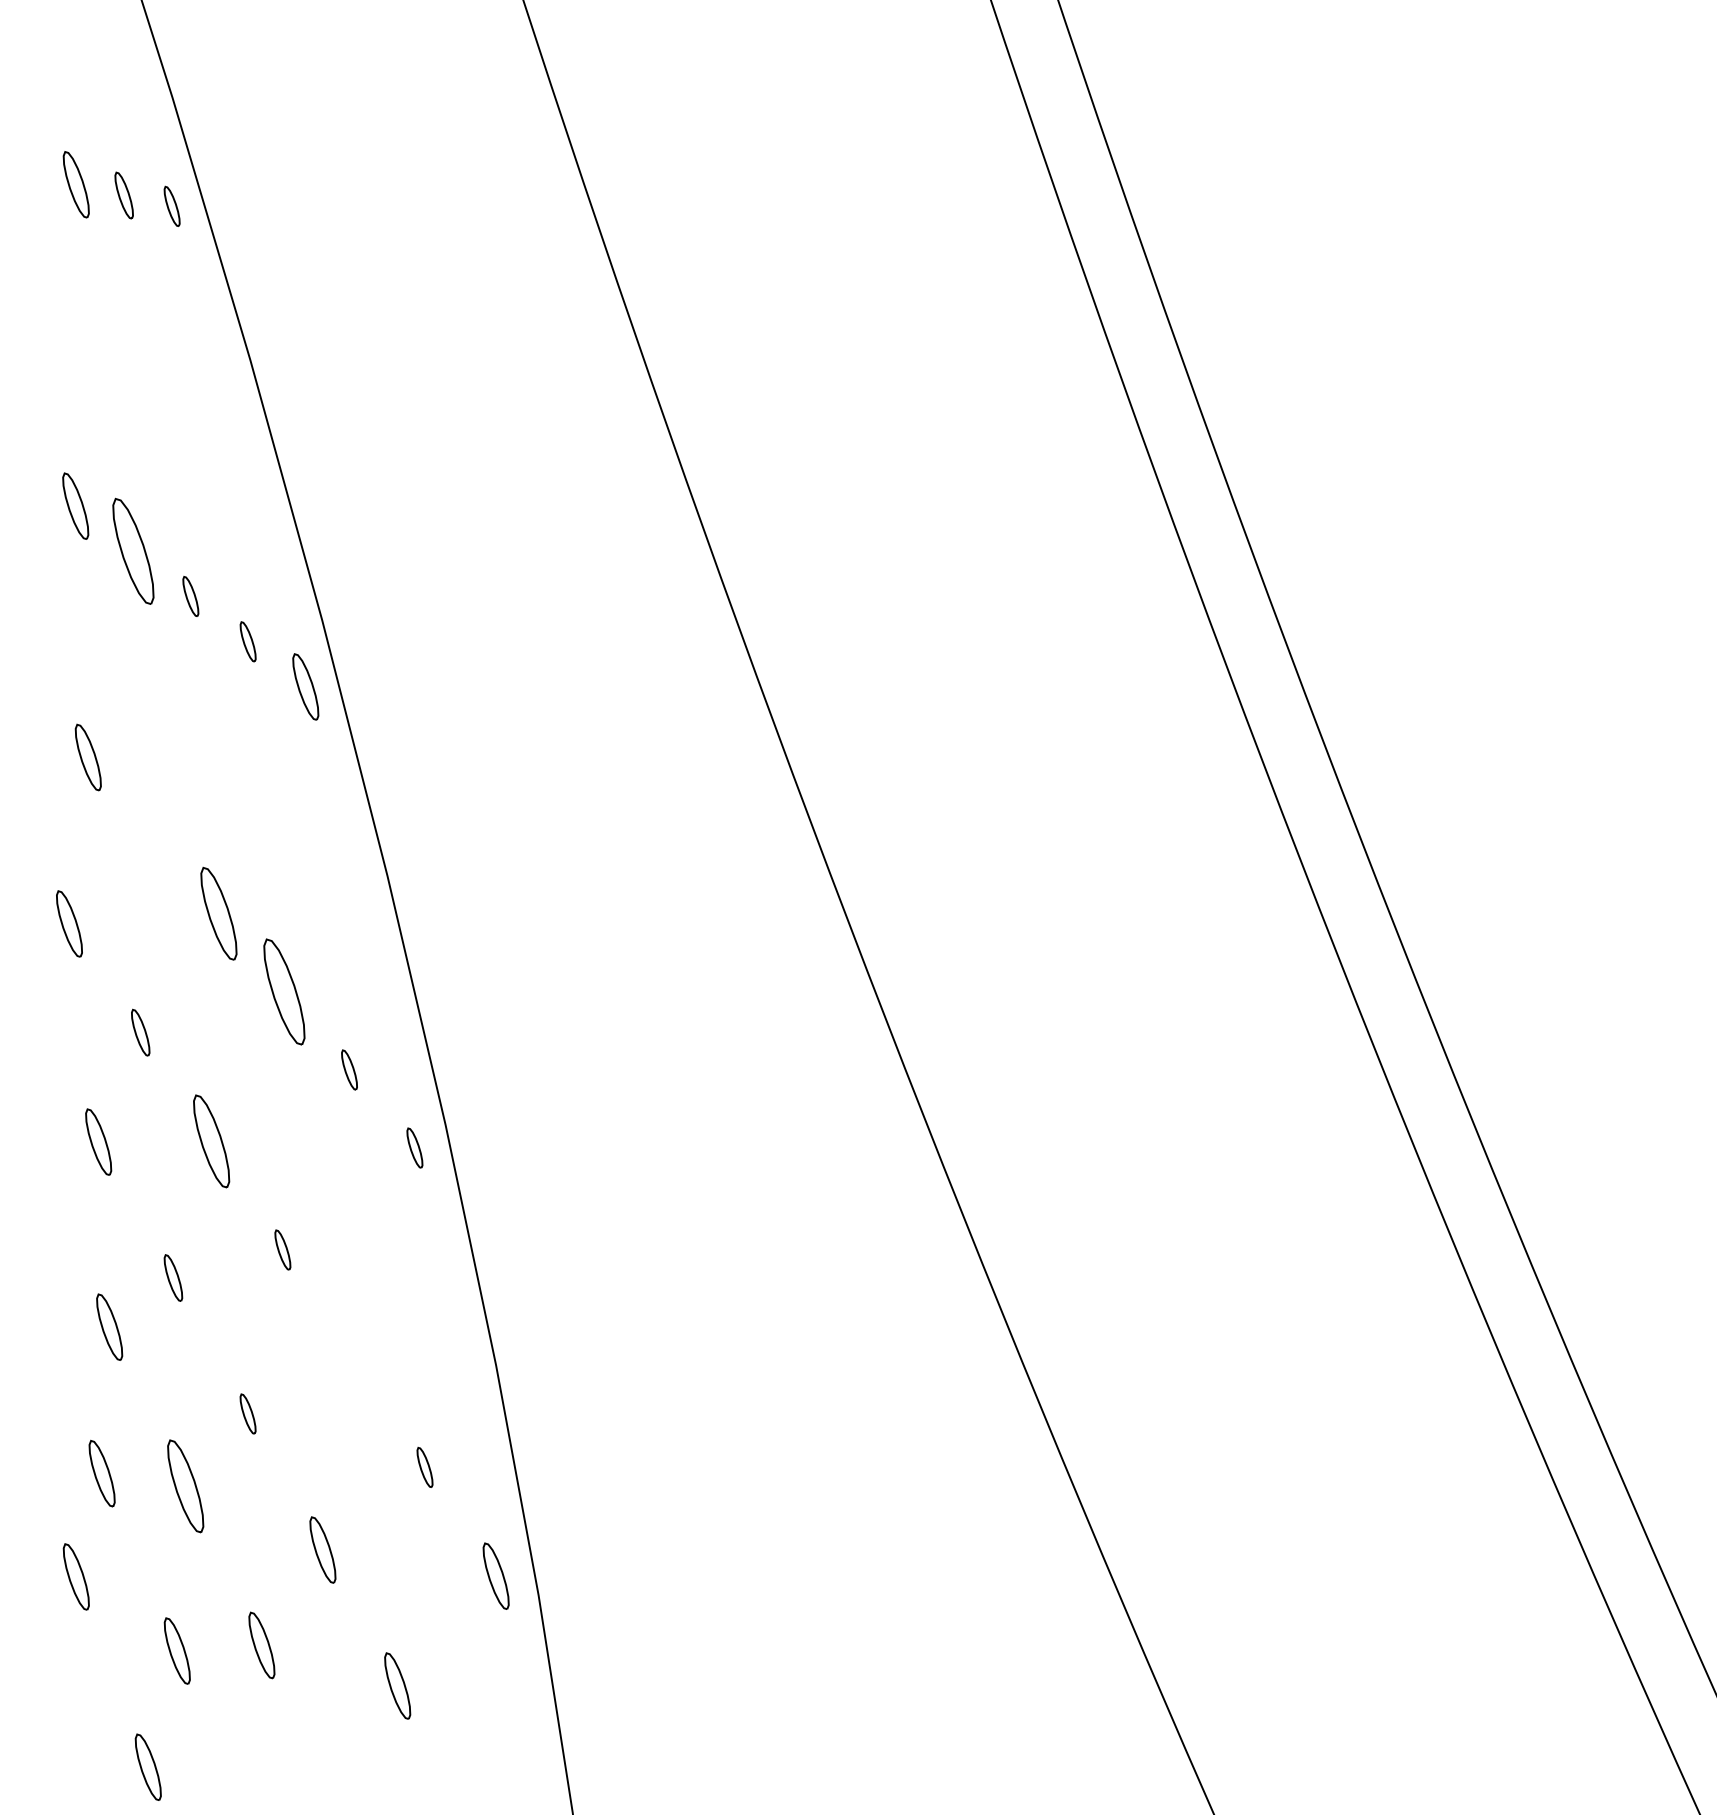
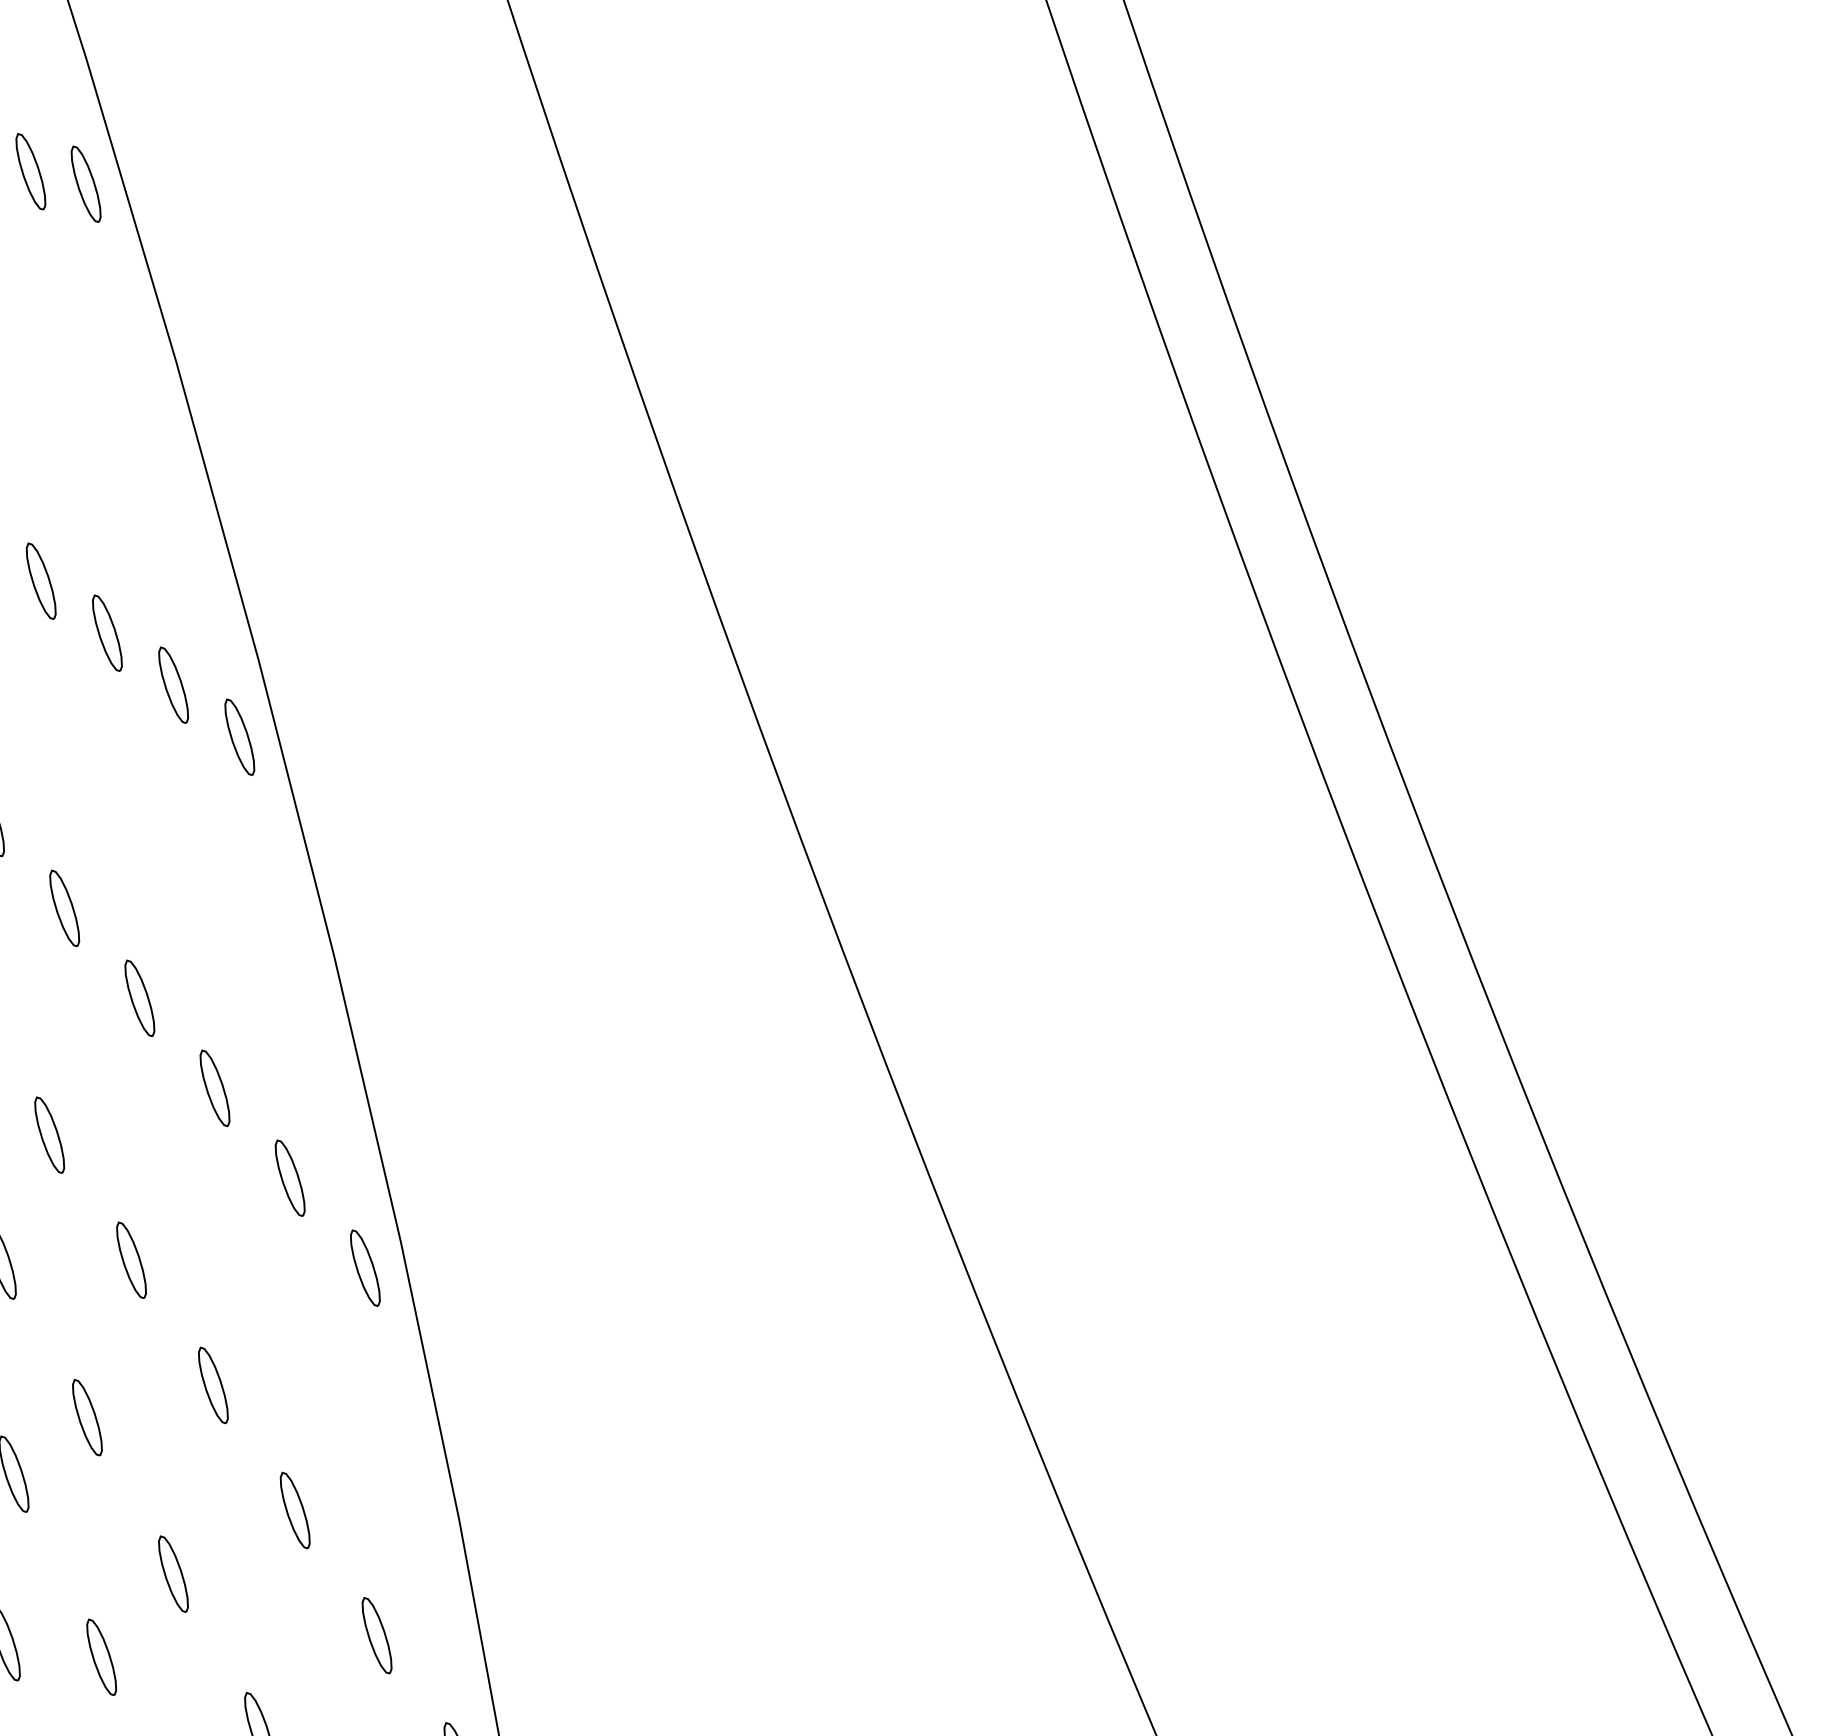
part: (123, 195) -> (29, 171), size x1.43
part: (171, 206) -> (85, 184), size x1.67
part: (132, 551) -> (40, 581), size x0.62
part: (190, 596) -> (107, 633), size x1.67
part: (247, 641) -> (172, 684), size x1.67
part: (153, 835) -> (64, 908), added
part: (218, 913) -> (139, 997), size x0.71
part: (283, 991) -> (214, 1087), size x0.62
part: (140, 1032) -> (49, 1134), size x1.43
part: (349, 1069) -> (290, 1177), size x1.67
part: (211, 1141) -> (131, 1260), size x0.71
part: (414, 1147) -> (364, 1267), size x1.67
part: (282, 1249) -> (213, 1384), size x1.67
part: (173, 1277) -> (87, 1416), size x1.43
part: (353, 1358) -> (294, 1510), added
part: (247, 1413) -> (172, 1573), size x1.67
part: (424, 1467) -> (376, 1635), size x1.67
part: (185, 1486) -> (101, 1657), size x0.71

